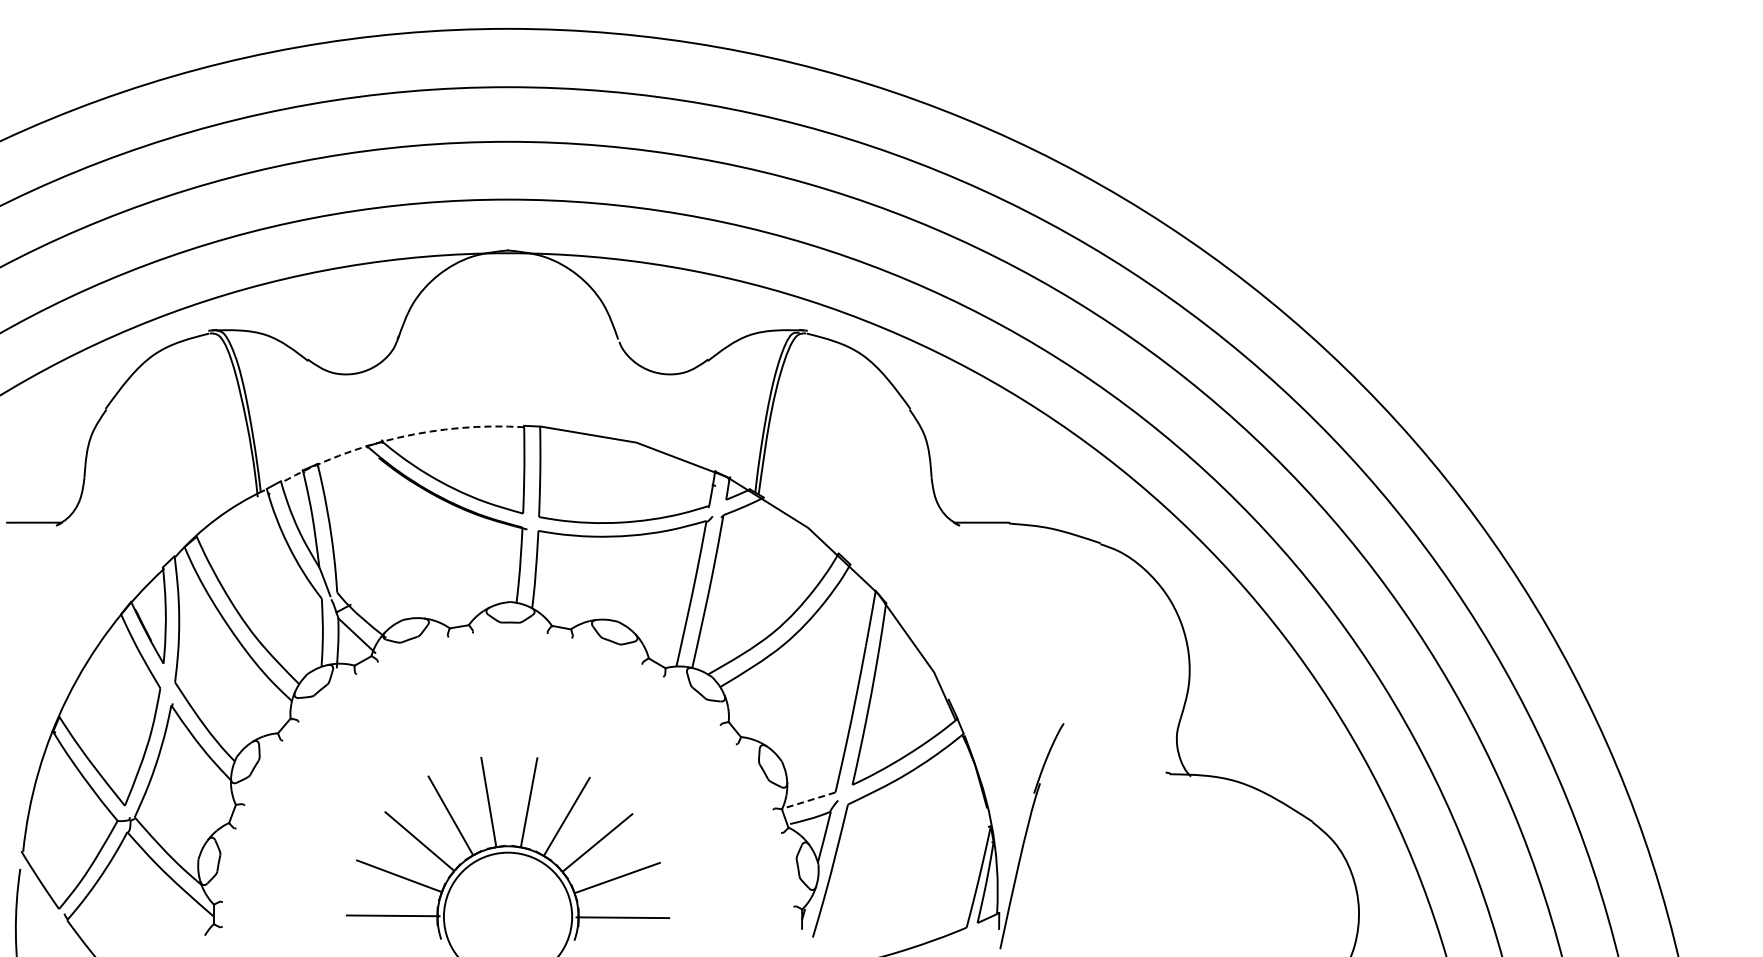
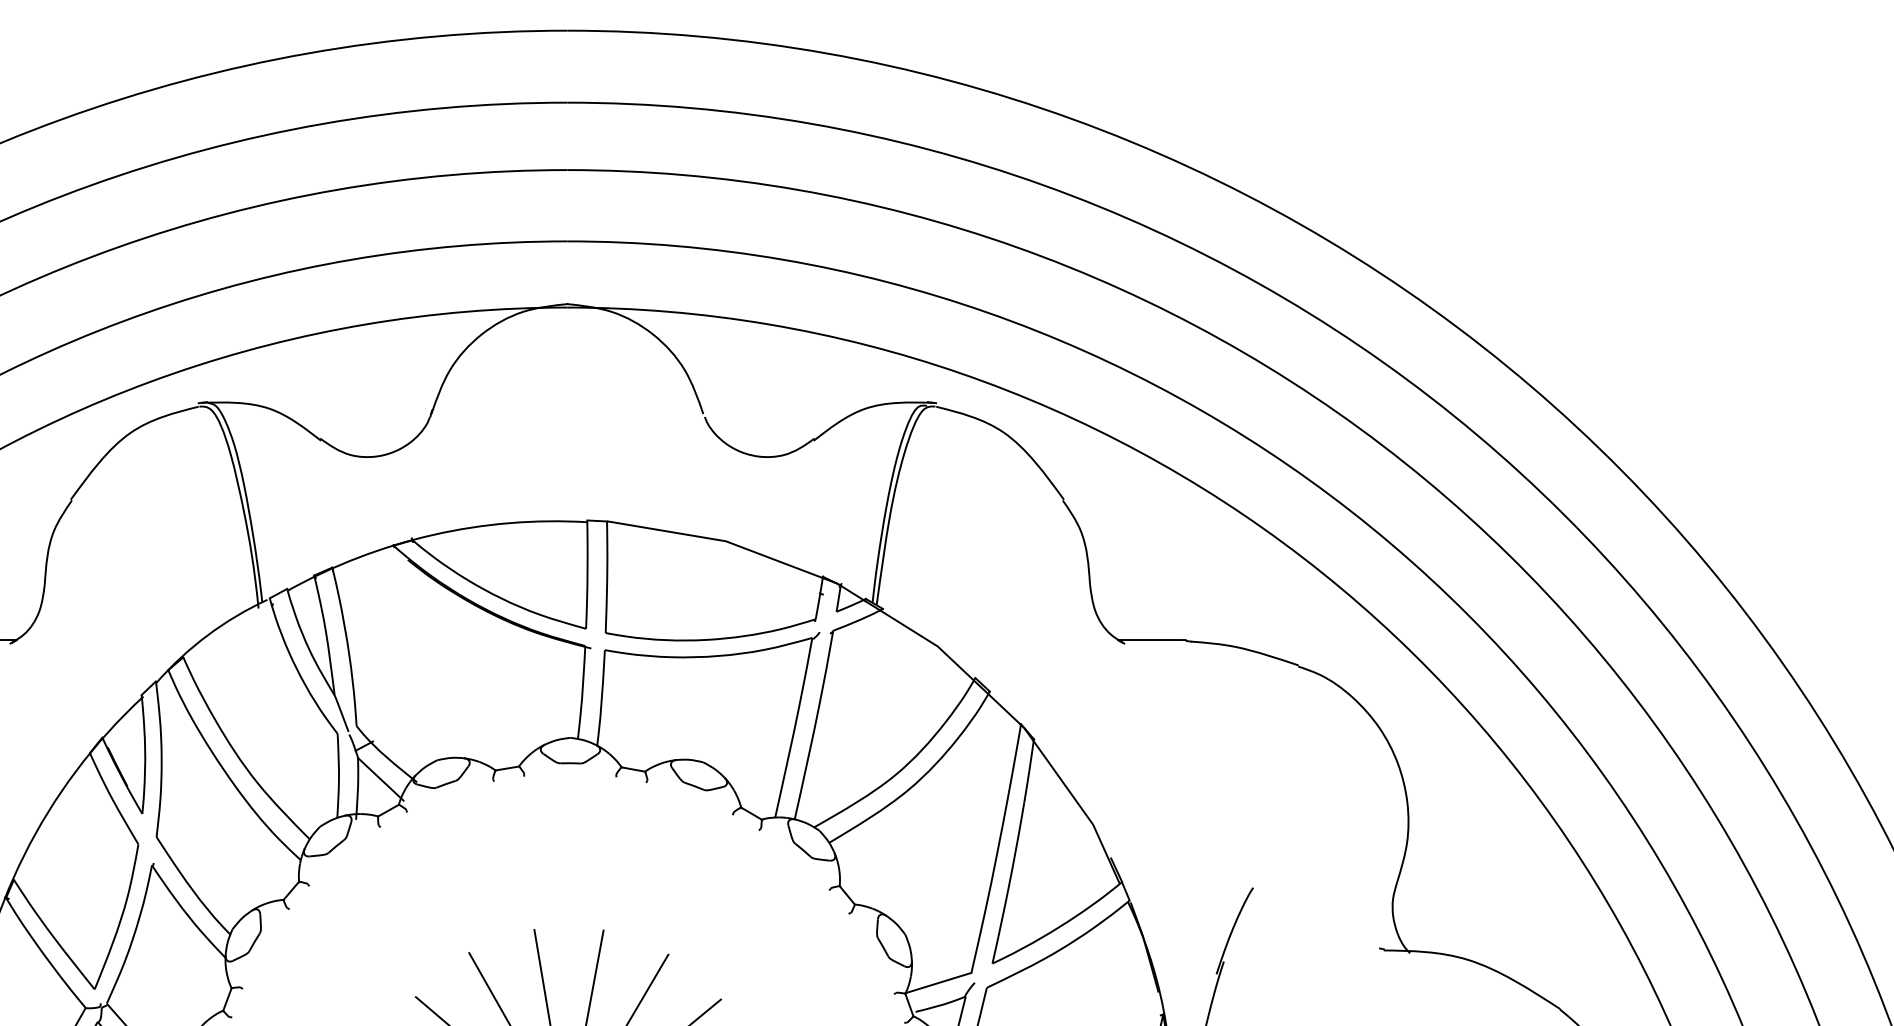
arc: (398, 437) -> (432, 534), dashed -> solid
line: (808, 800) -> (938, 982), dashed -> solid

